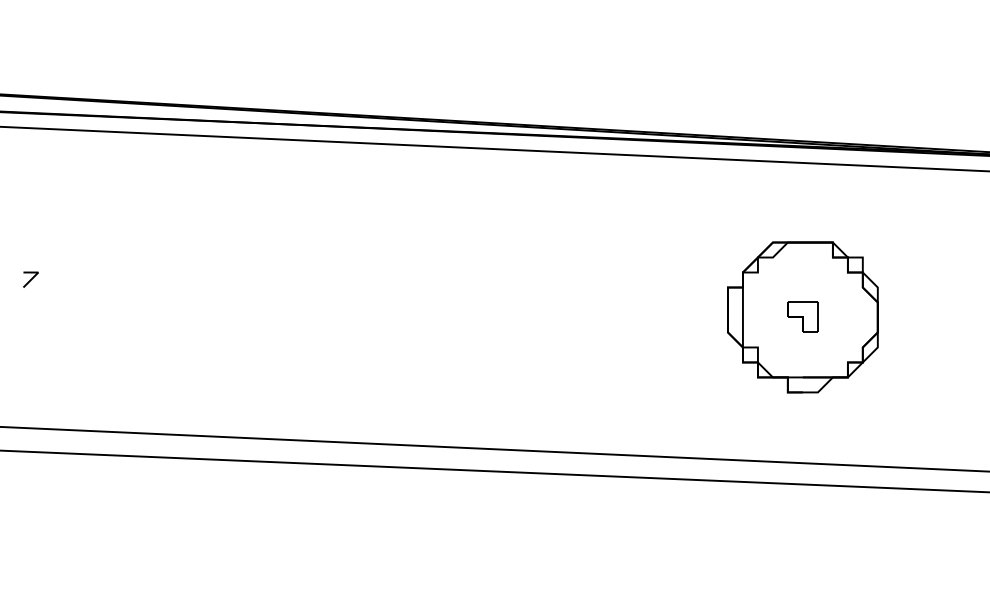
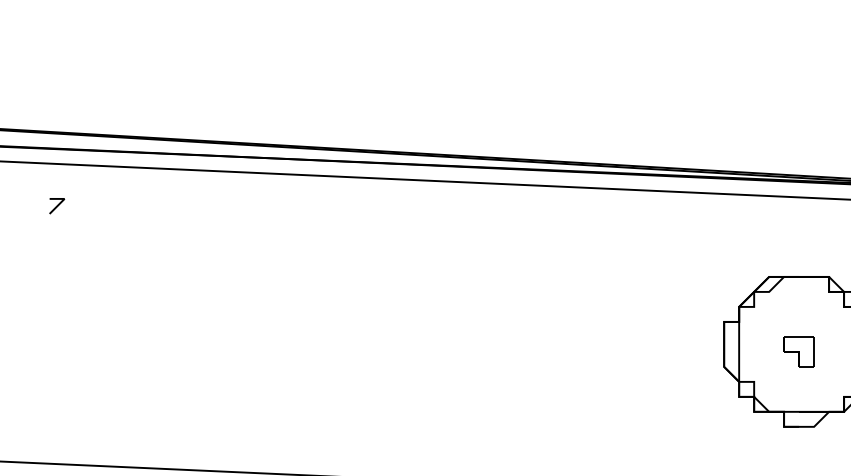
line: (30, 279) -> (56, 205), moved

